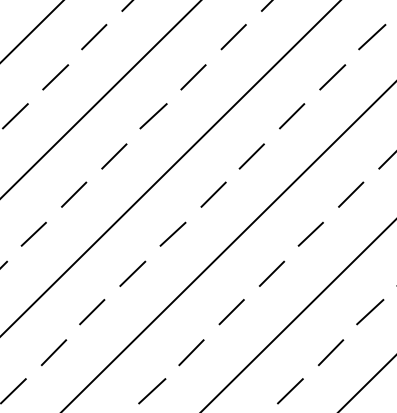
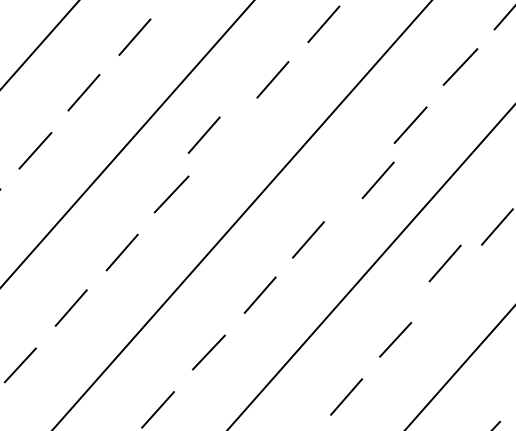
line: (193, 77) -> (204, 135), moved
line: (292, 116) -> (378, 180), moved
line: (351, 194) -> (445, 263), moved

